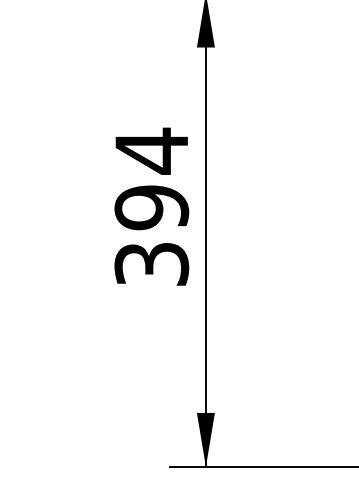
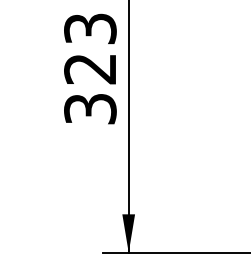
text: (151, 178) -> (90, 48), 394 -> 323

